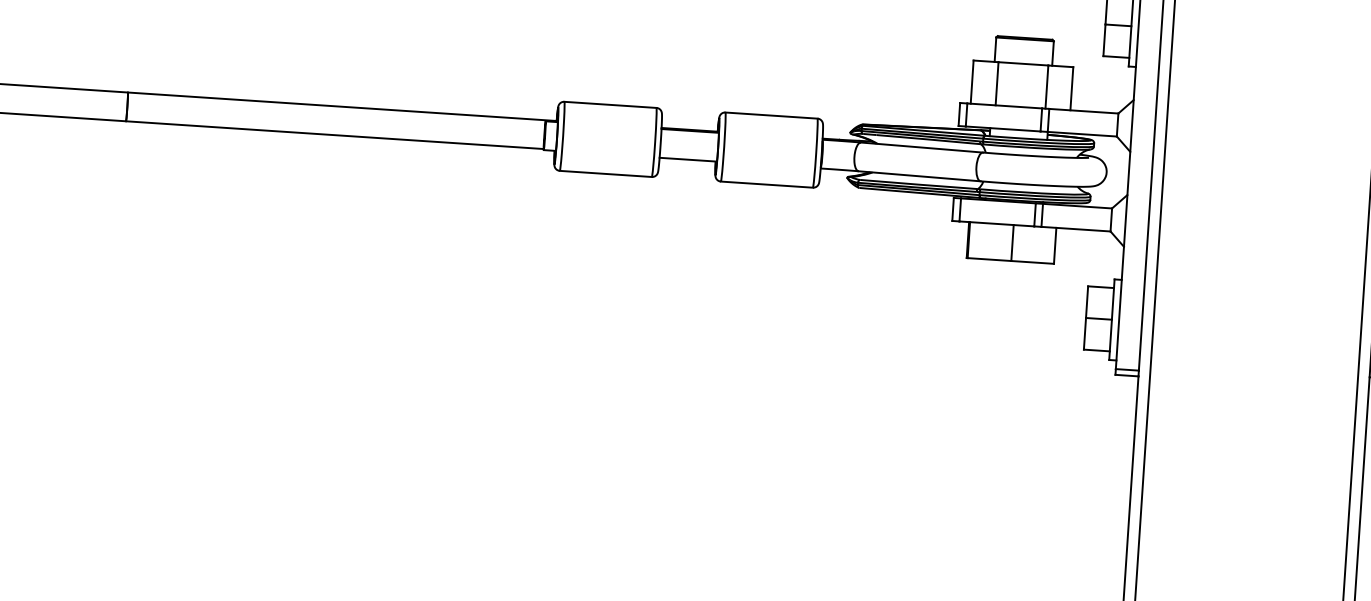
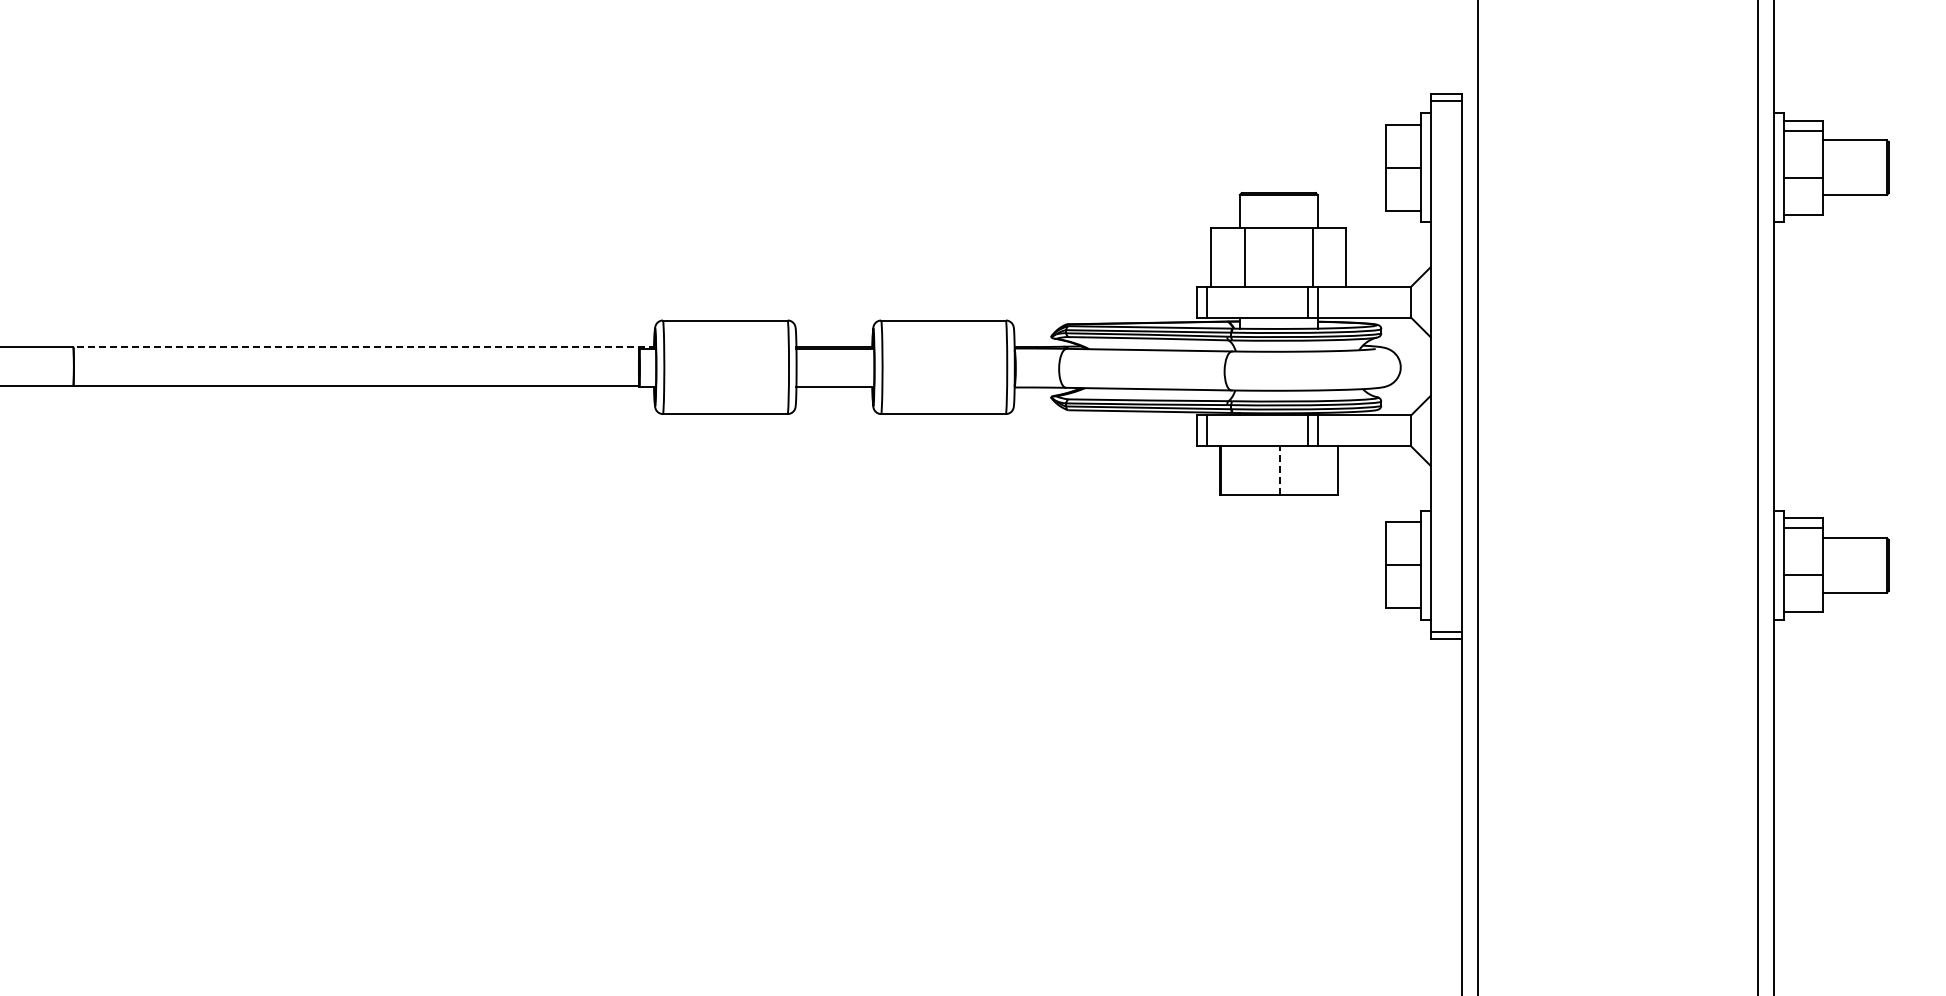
line: (342, 107) -> (364, 347), solid -> dashed
line: (1012, 242) -> (1280, 470), solid -> dashed

